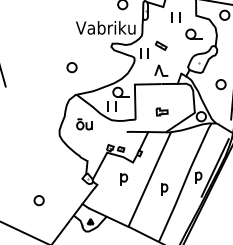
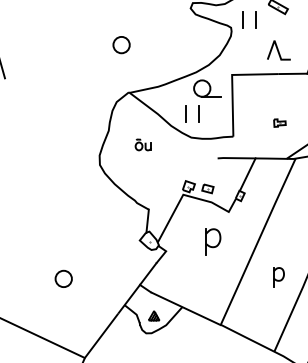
part: (161, 111) -> (278, 122), size x0.6
part: (84, 124) -> (143, 145), size x0.6
part: (124, 179) -> (213, 241), size x1.4
part: (164, 189) -> (278, 276), moved

